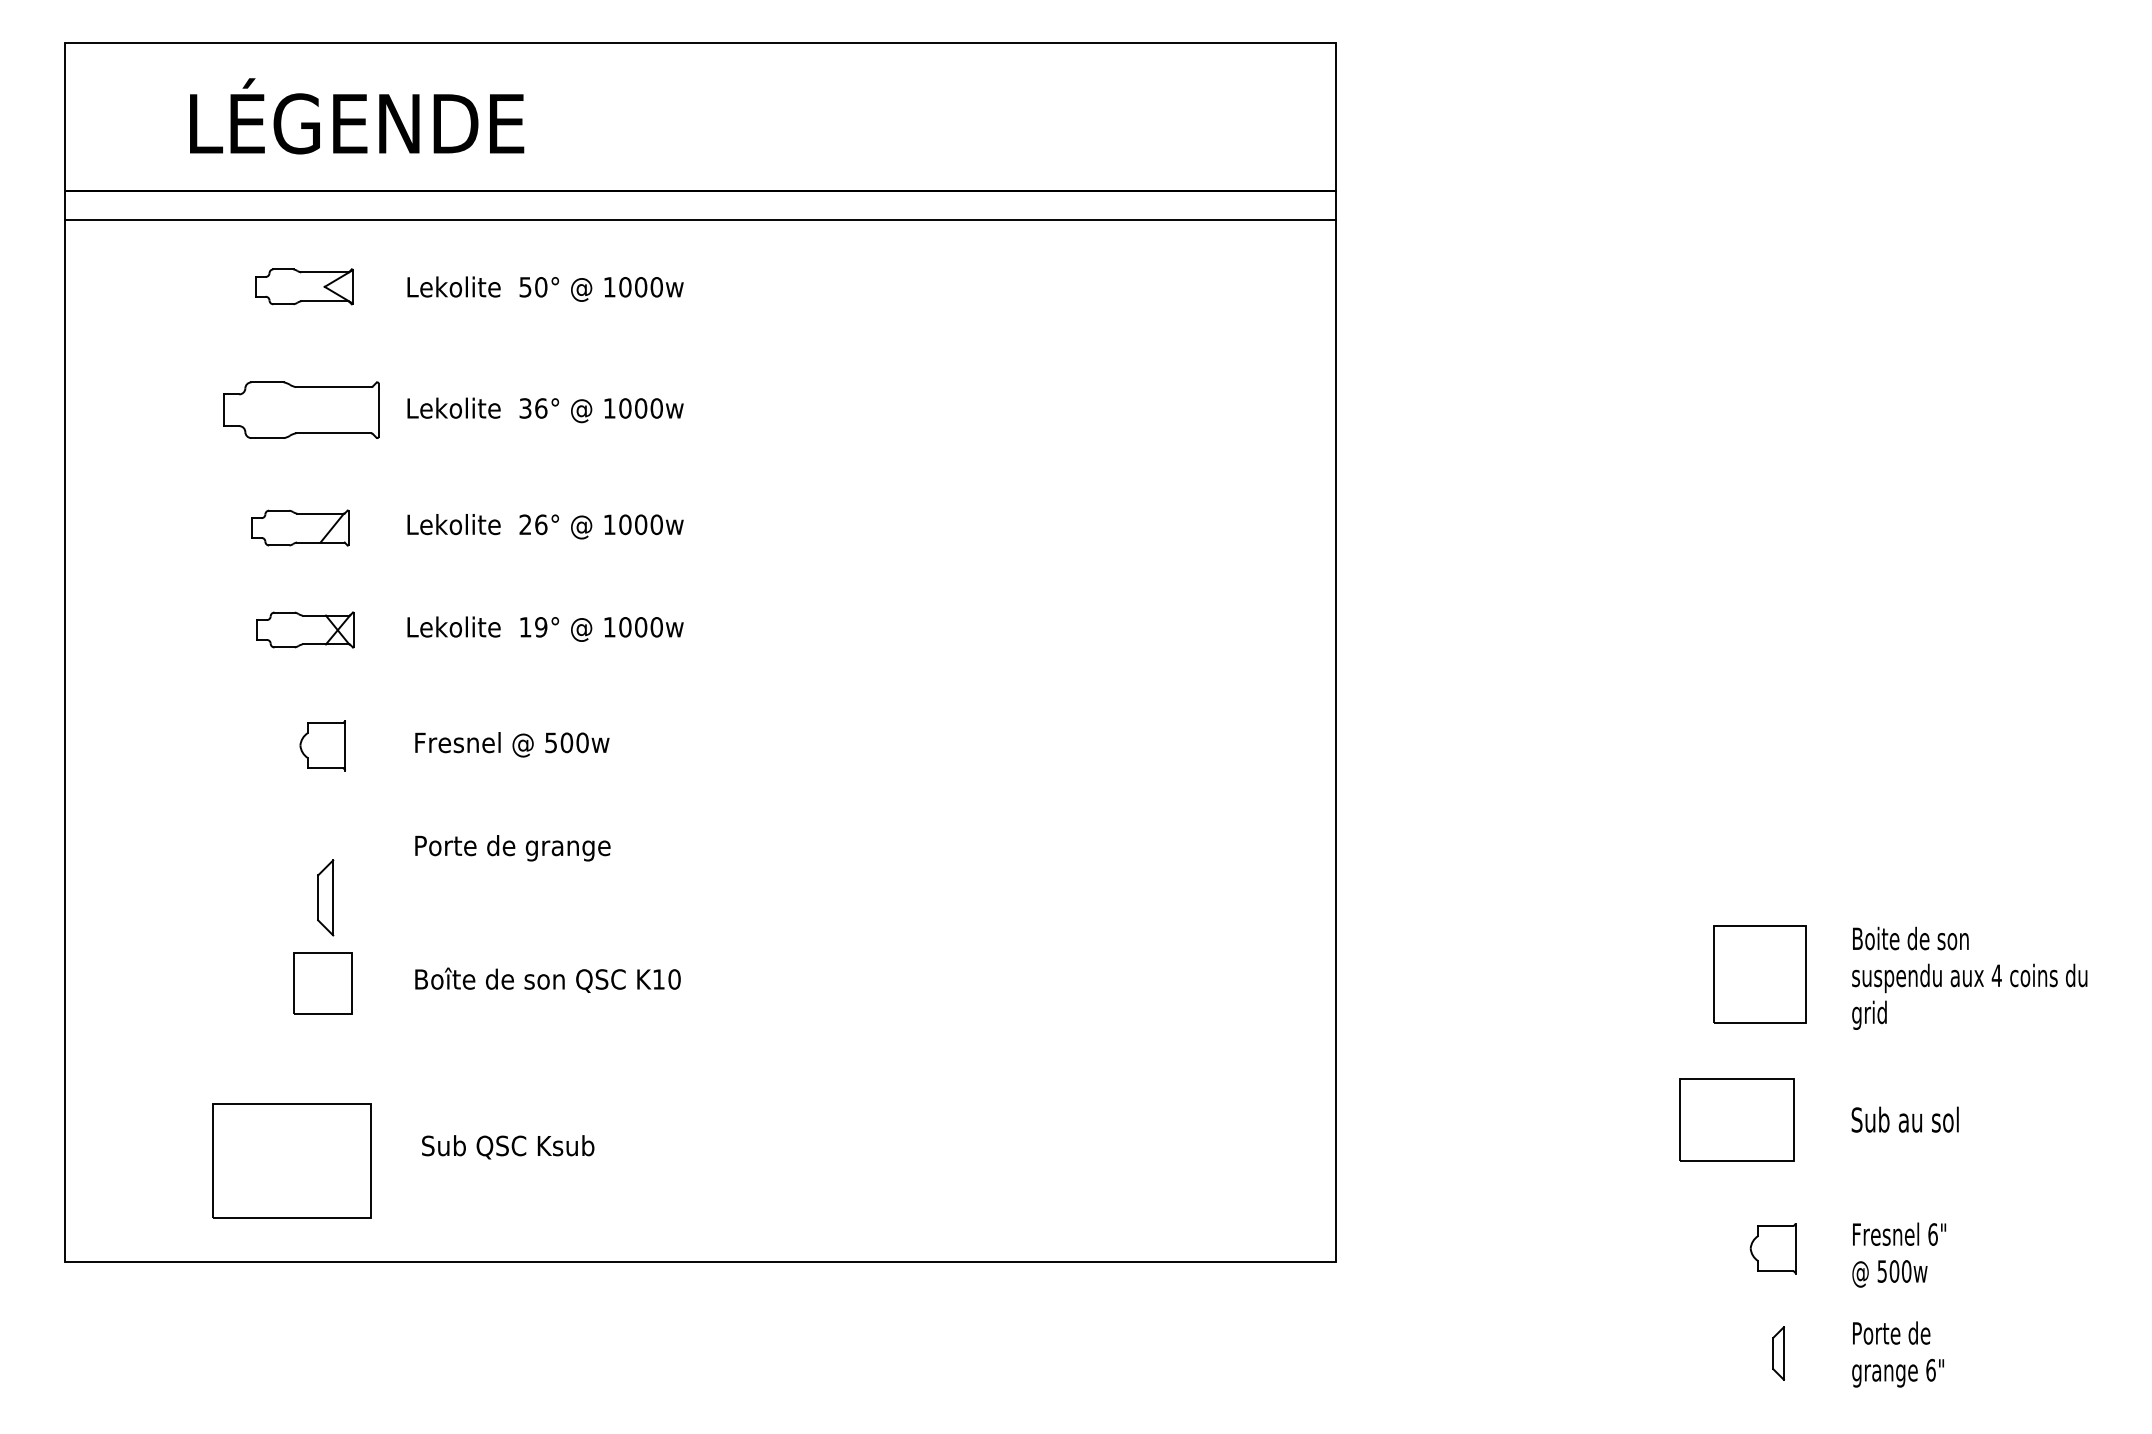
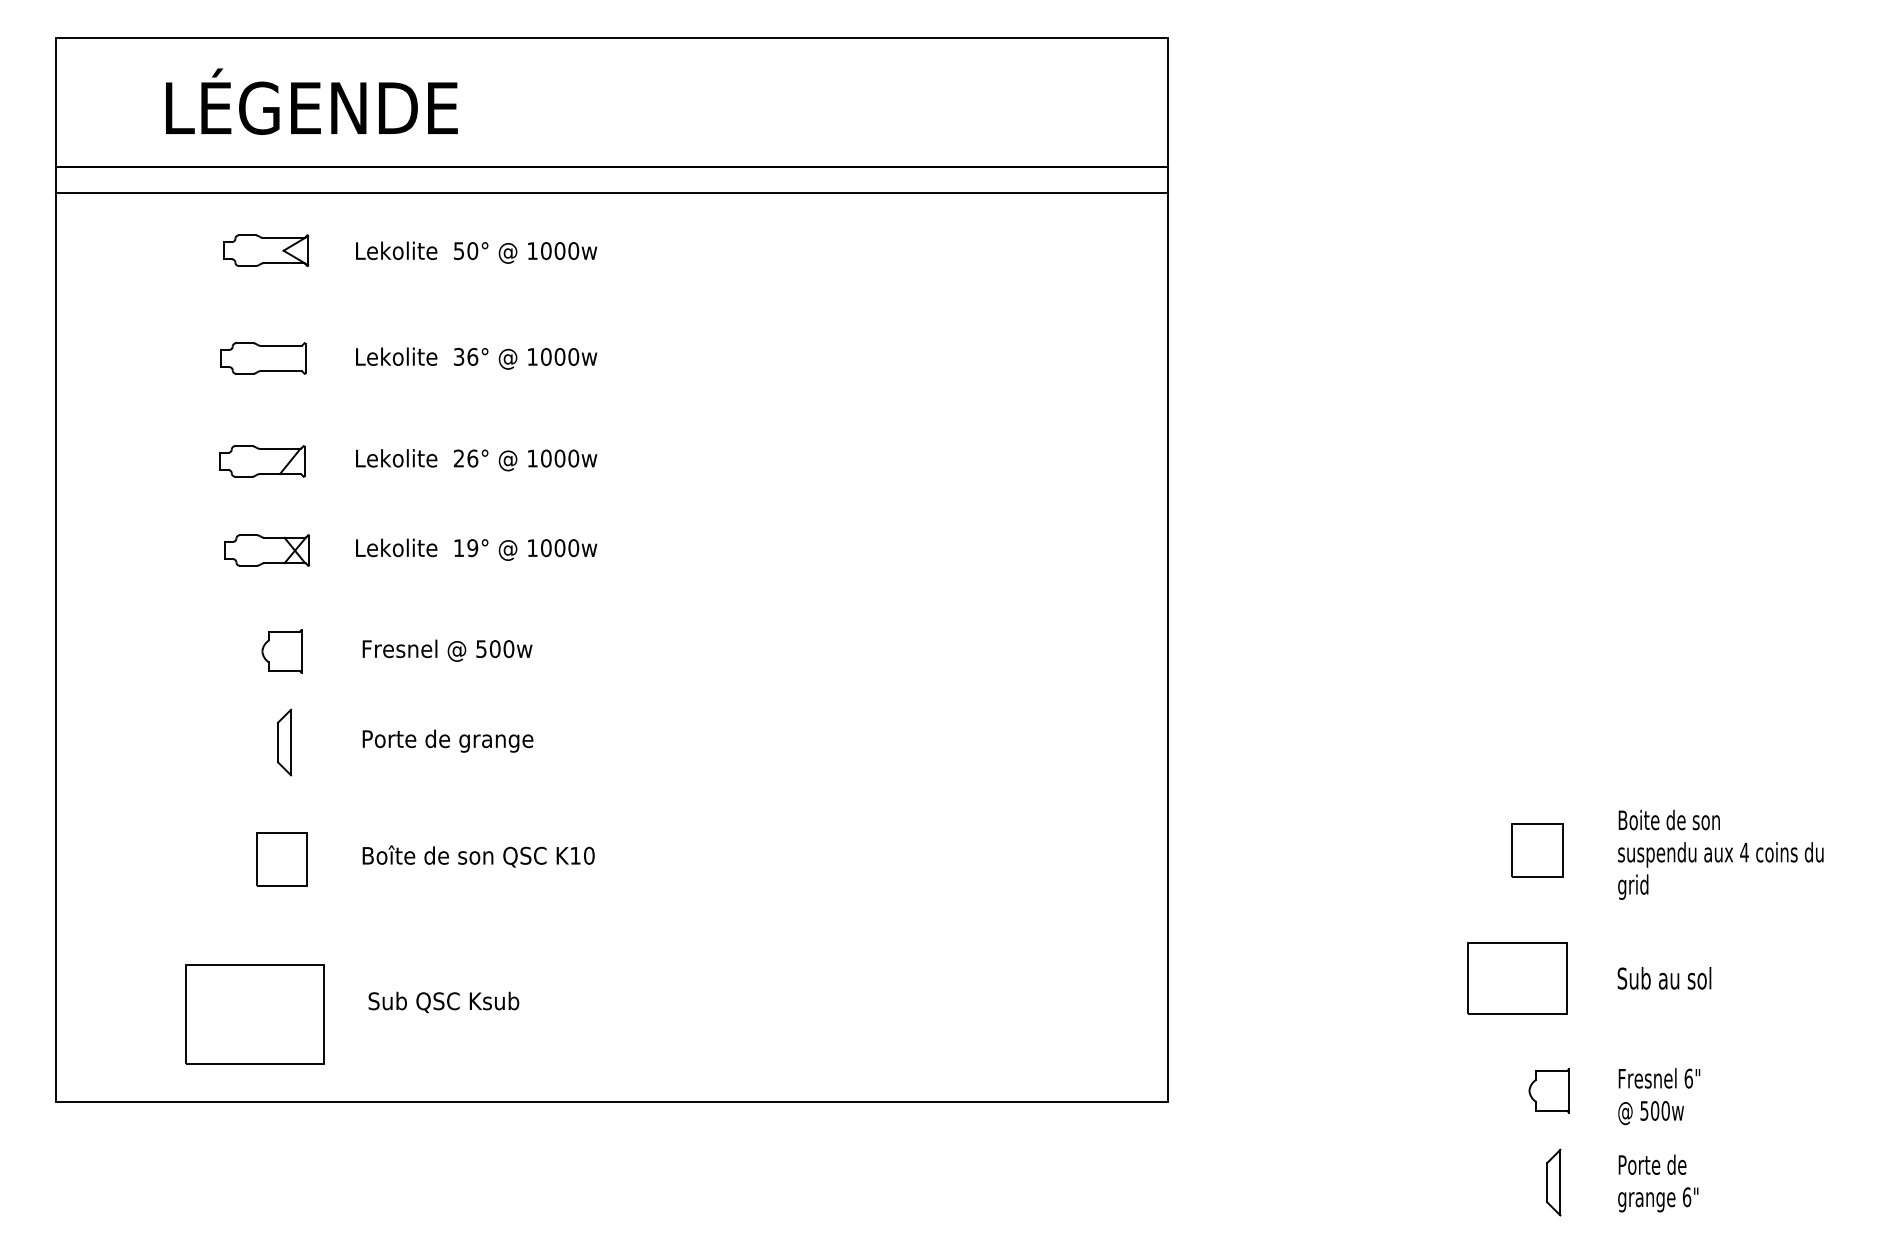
part: (301, 410) -> (263, 358), size x0.62
part: (325, 897) -> (284, 742), moved
part: (1759, 973) -> (1537, 850), size x0.62
part: (1778, 1353) -> (1553, 1182), size x1.43

